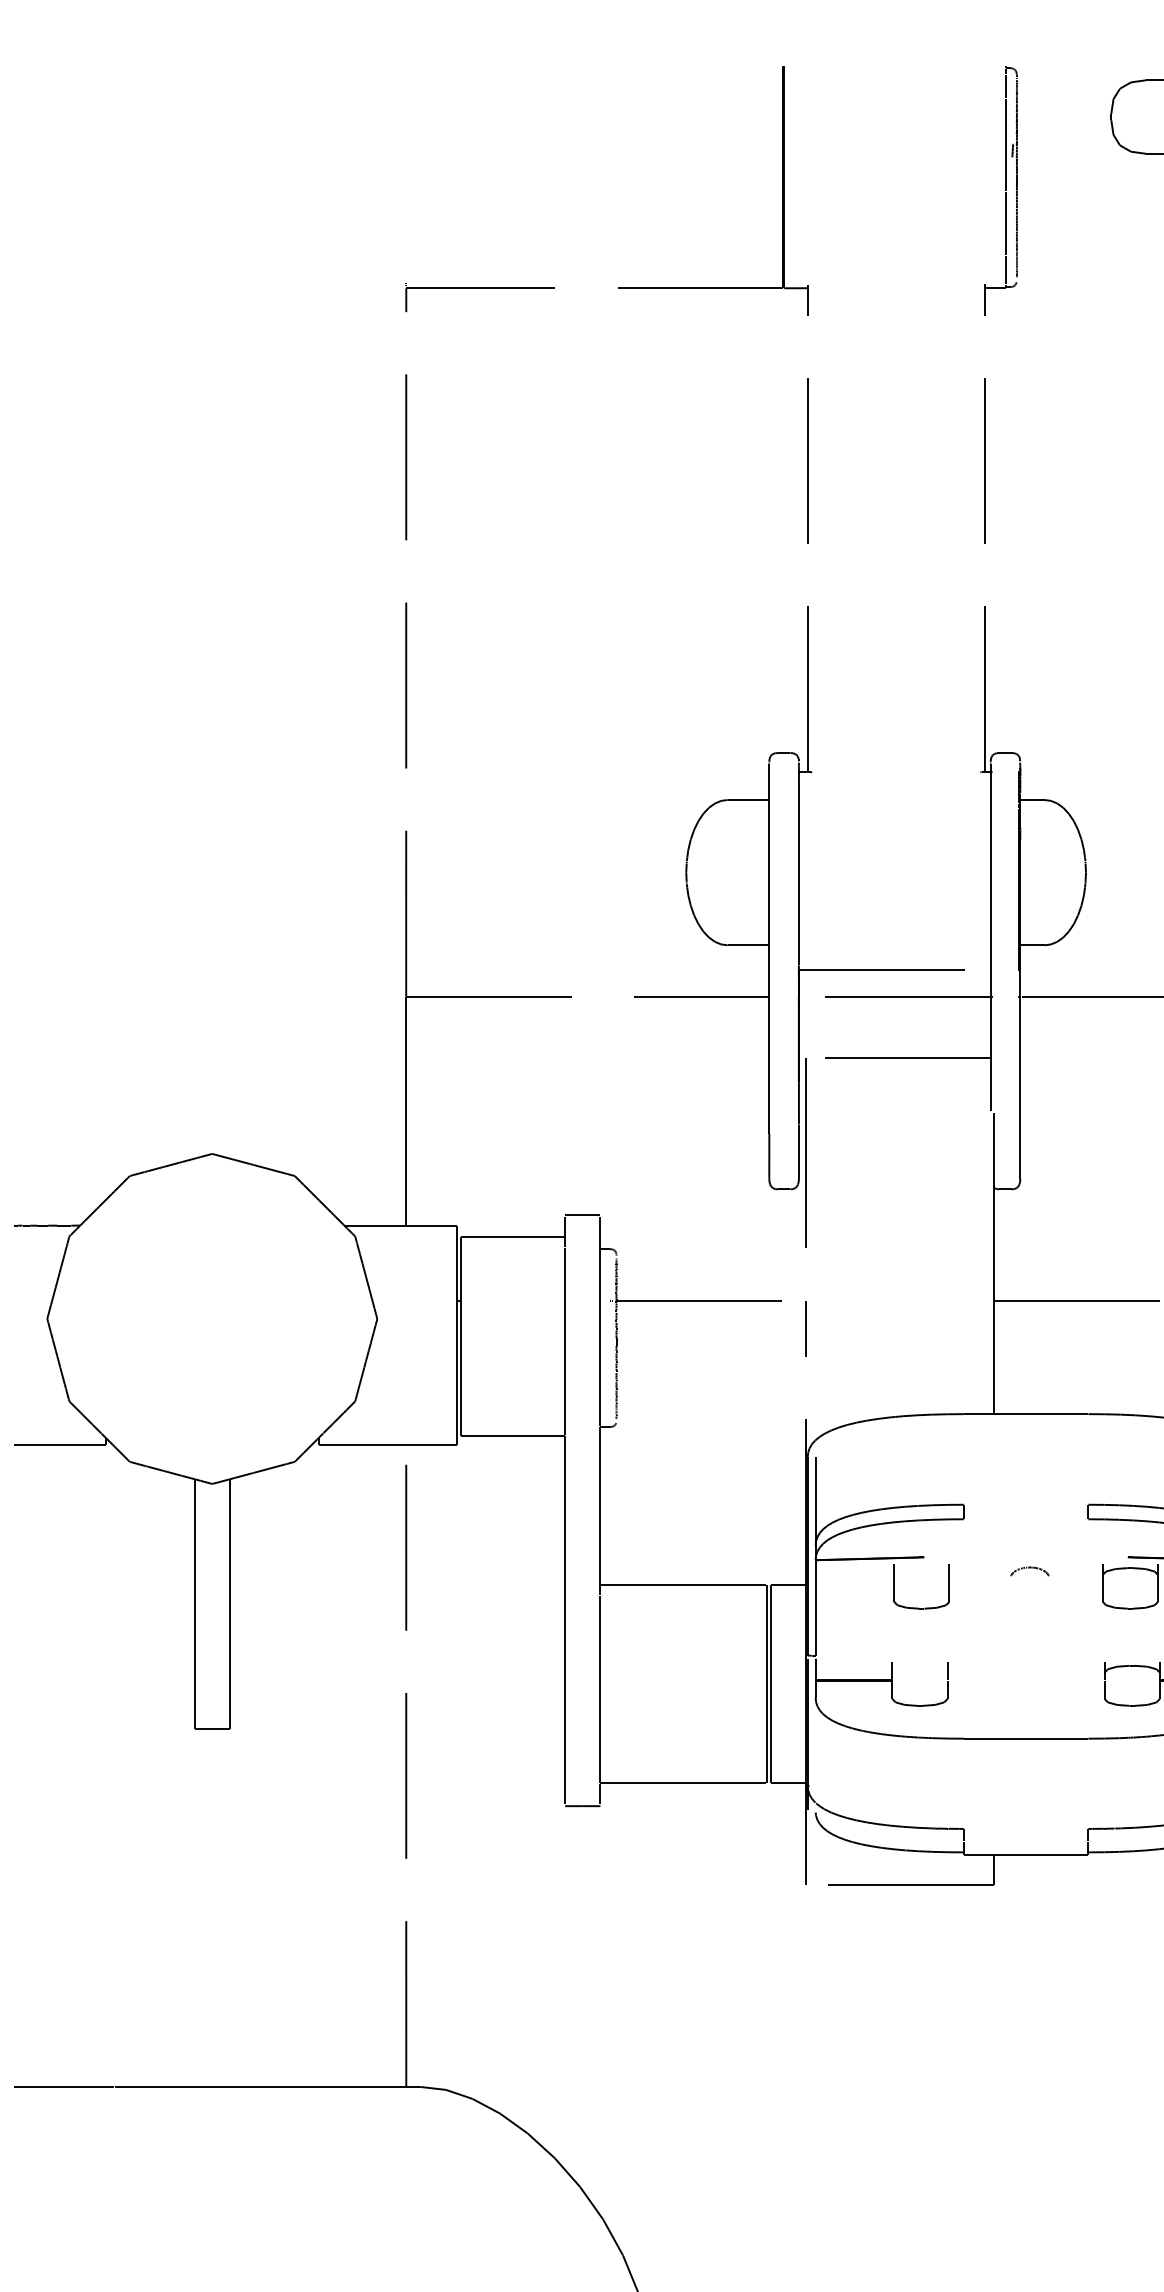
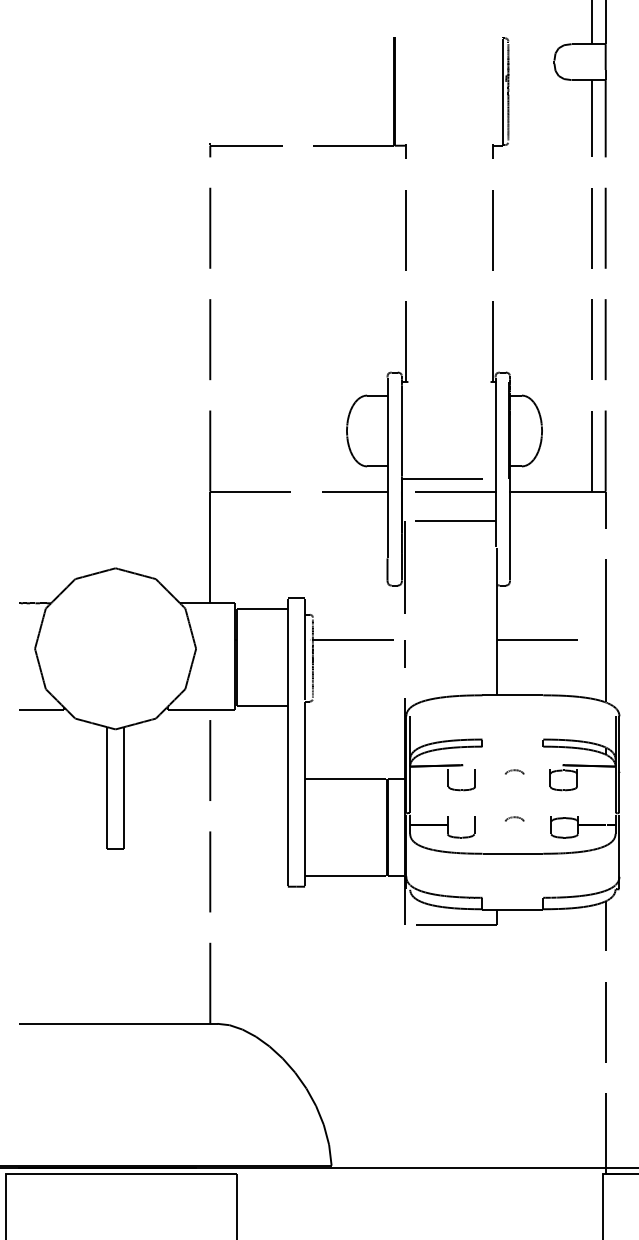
part: (1029, 1666) -> (514, 818), added

